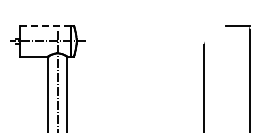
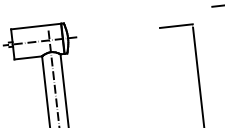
line: (45, 25) -> (36, 26), dashed -> solid
line: (187, 41) -> (176, 26), added

